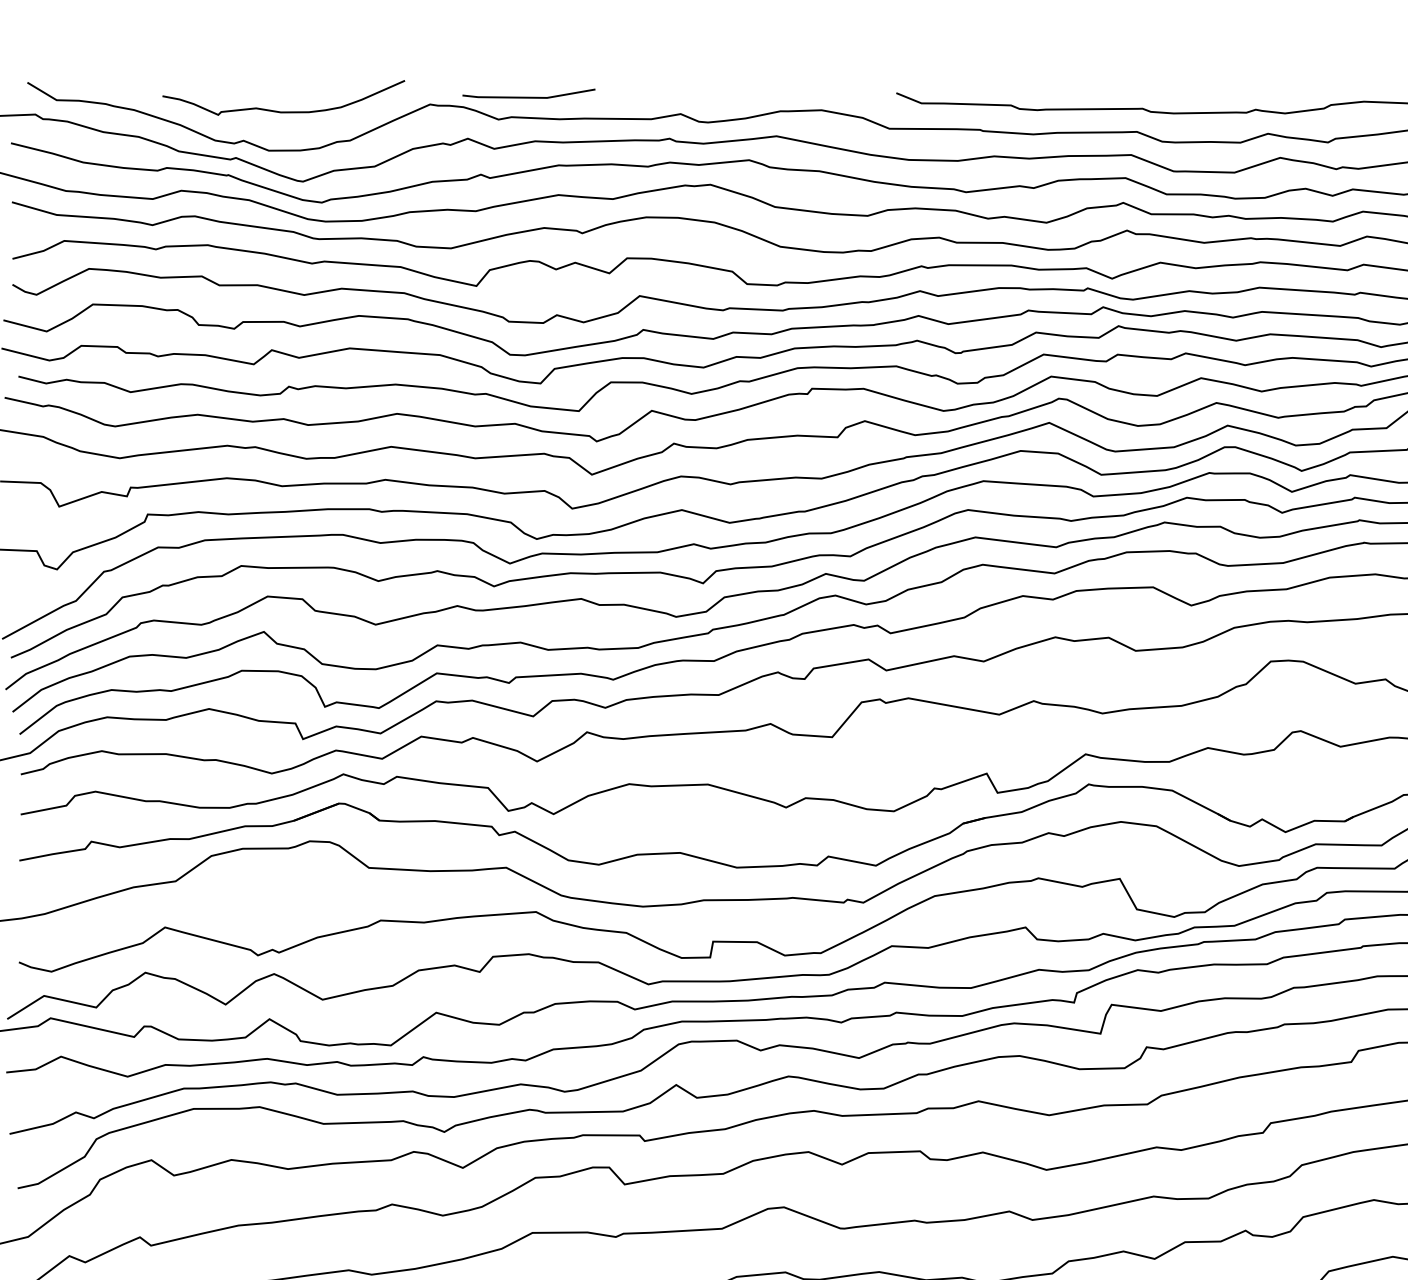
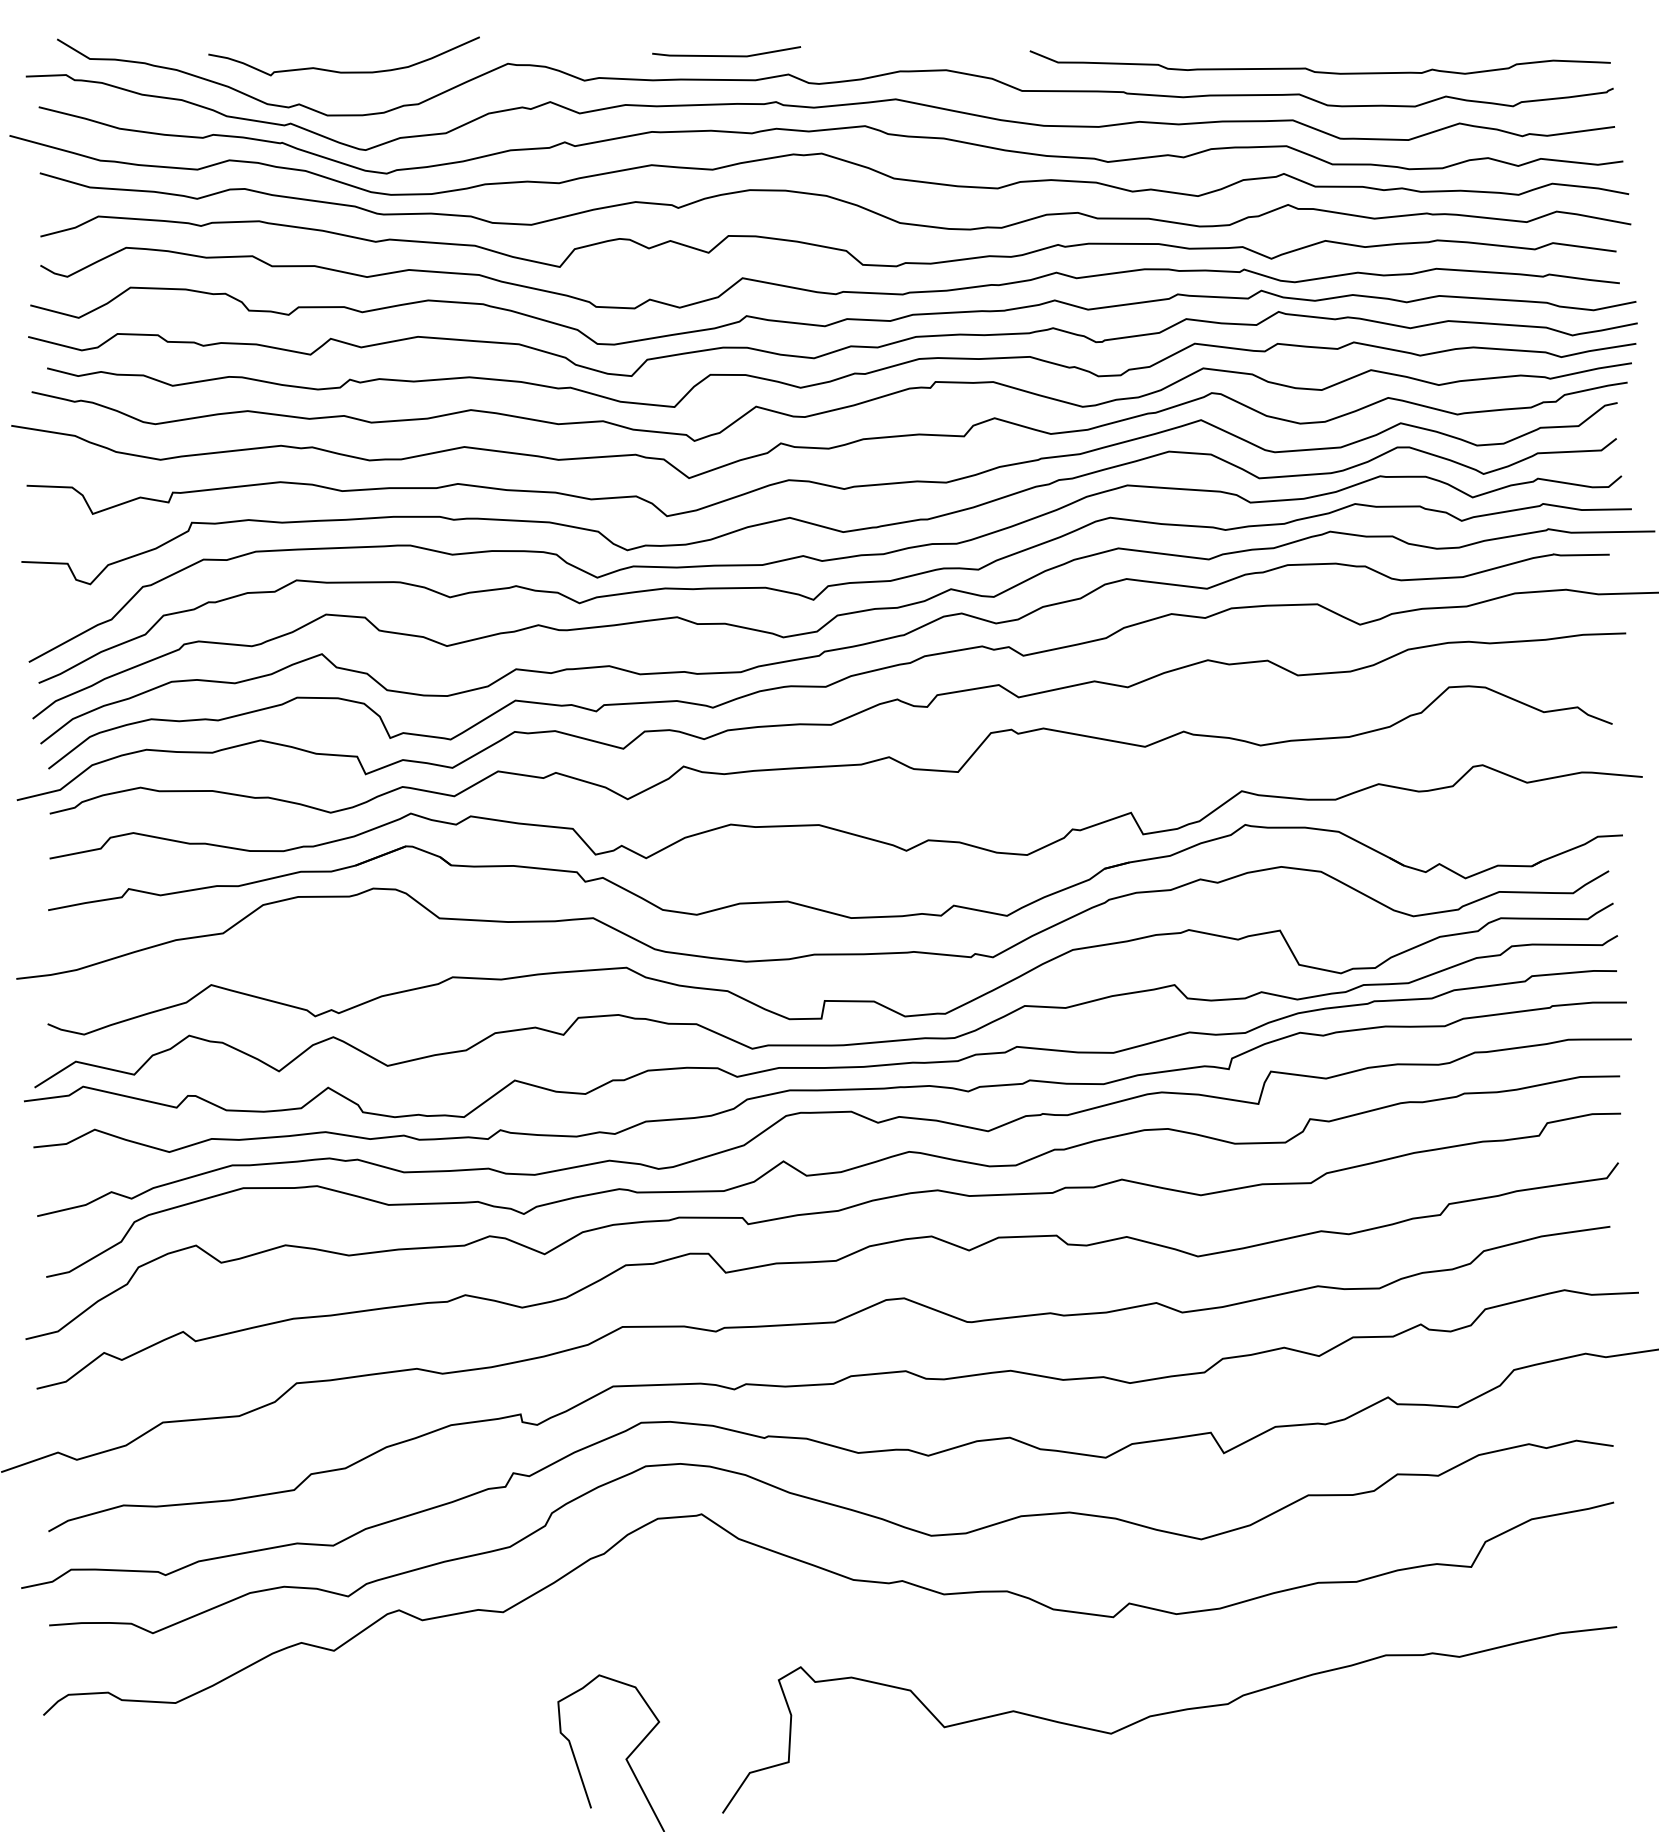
line: (528, 97) -> (726, 55), moved

